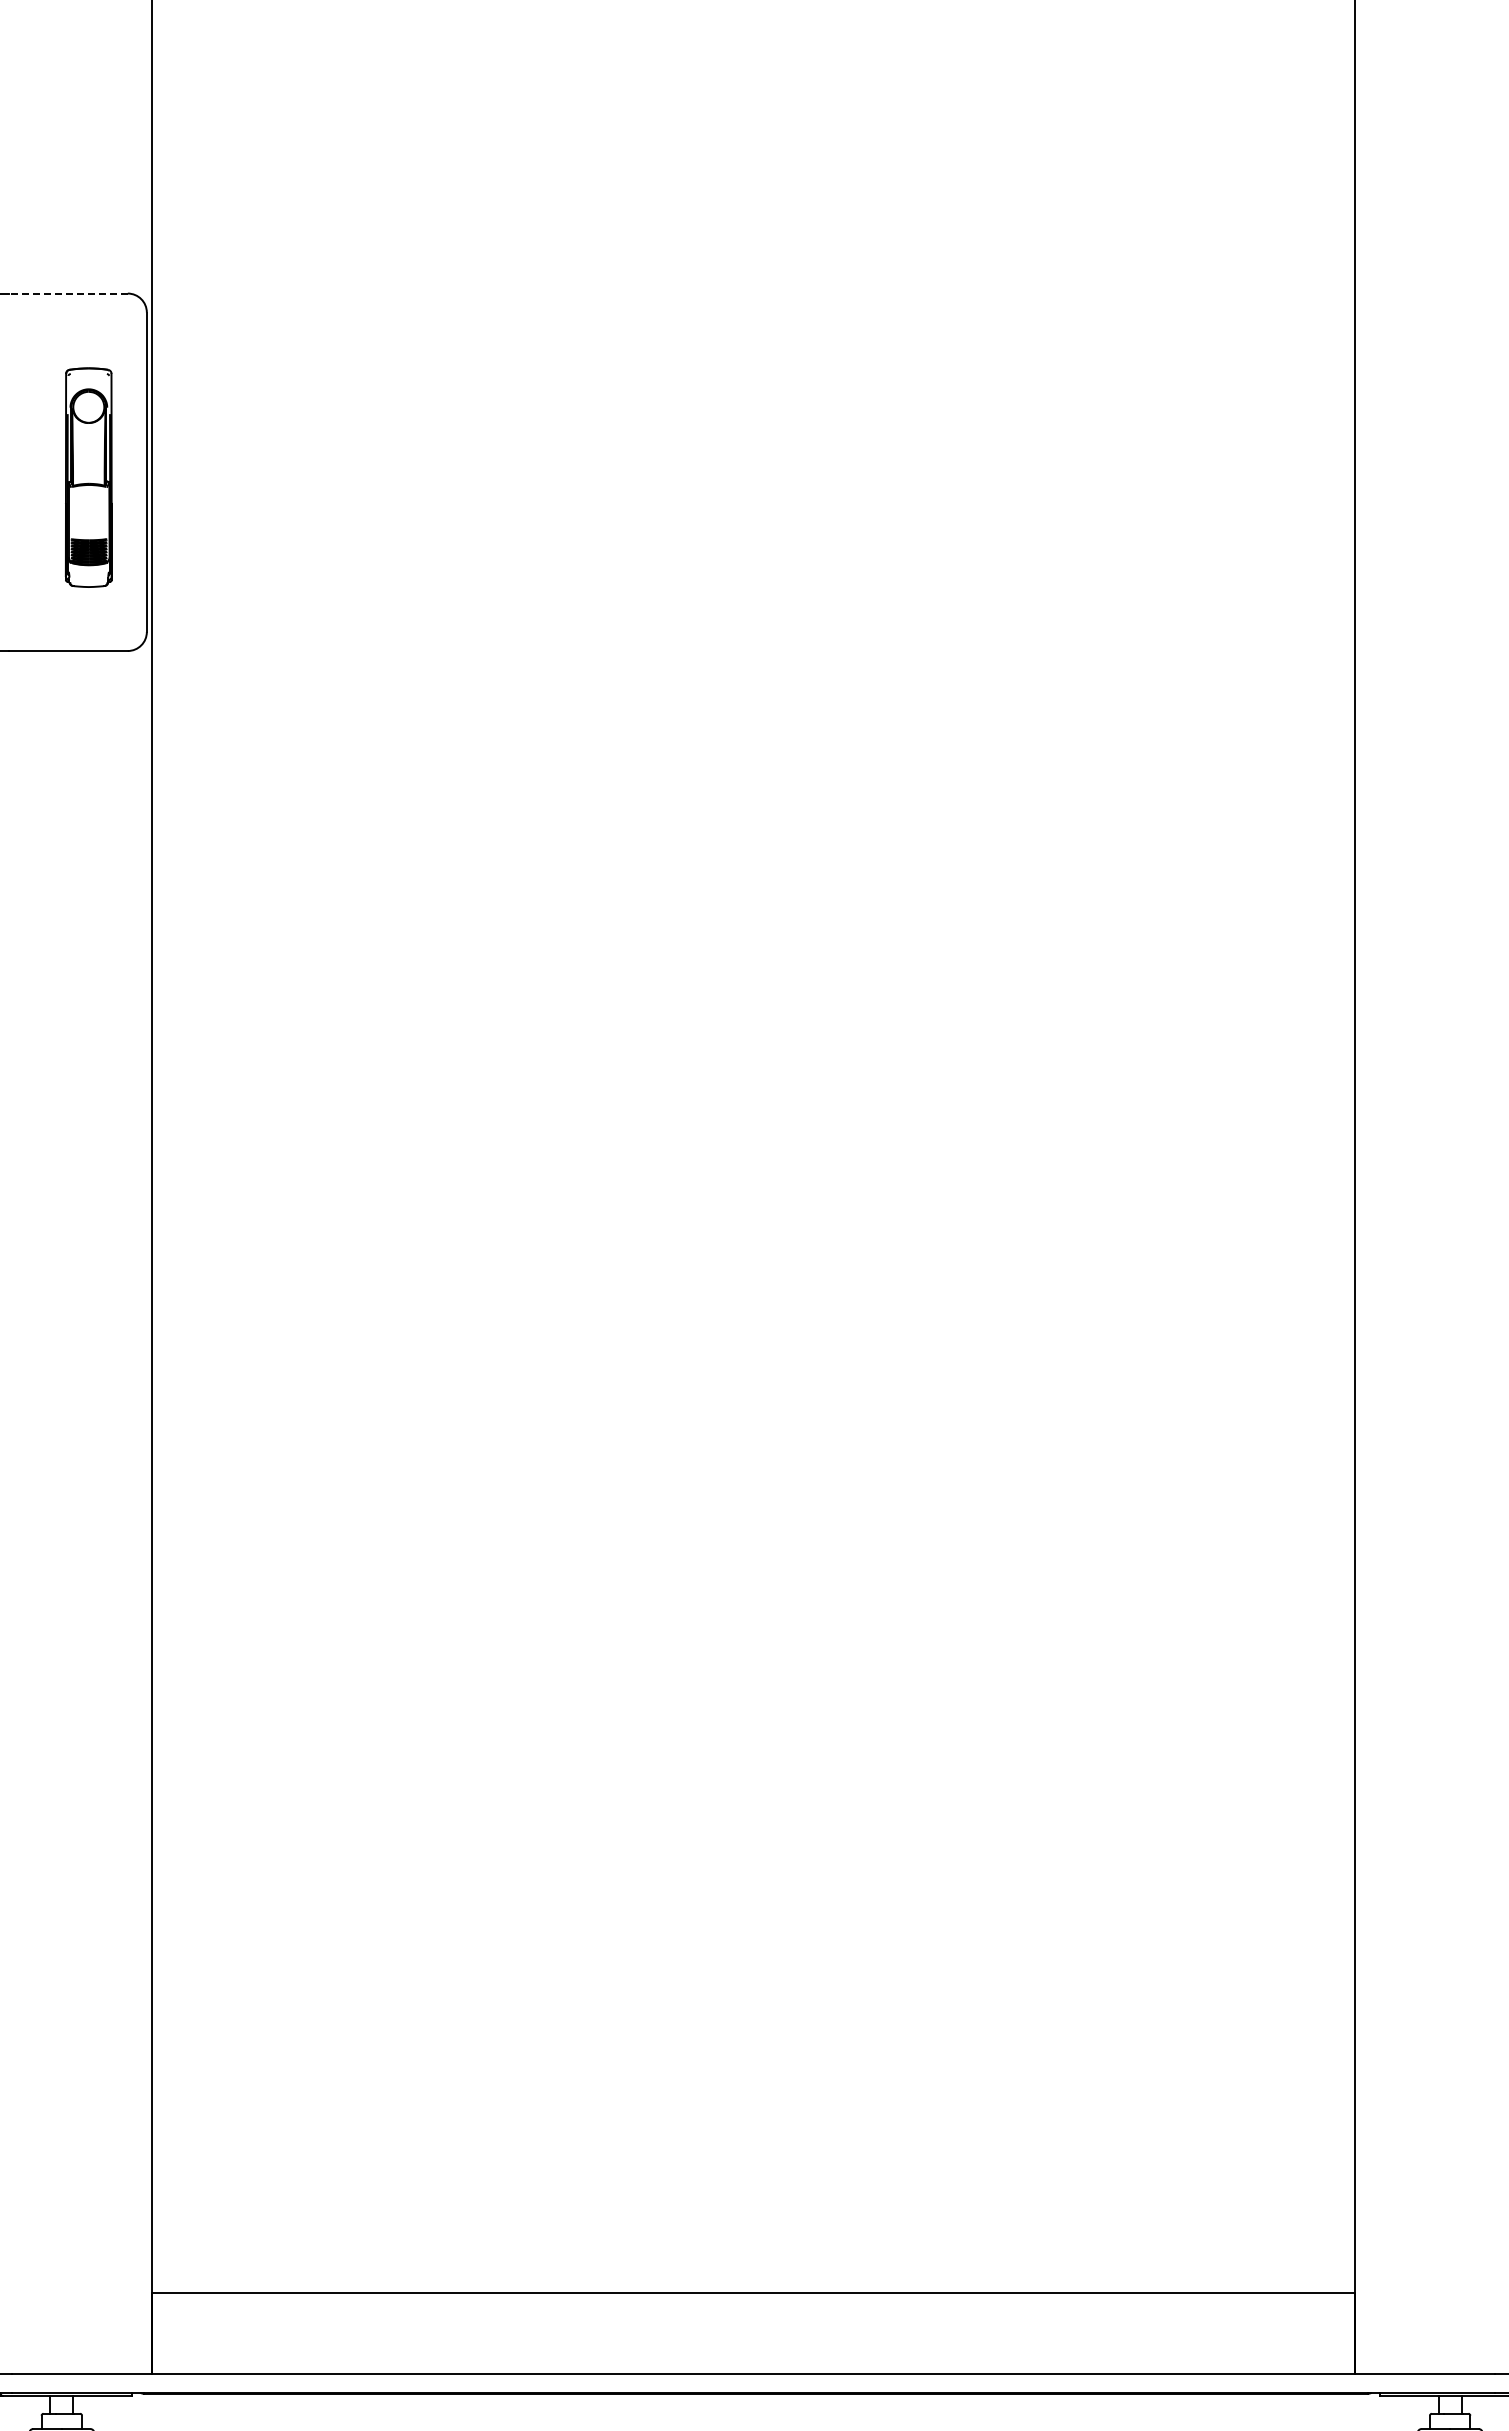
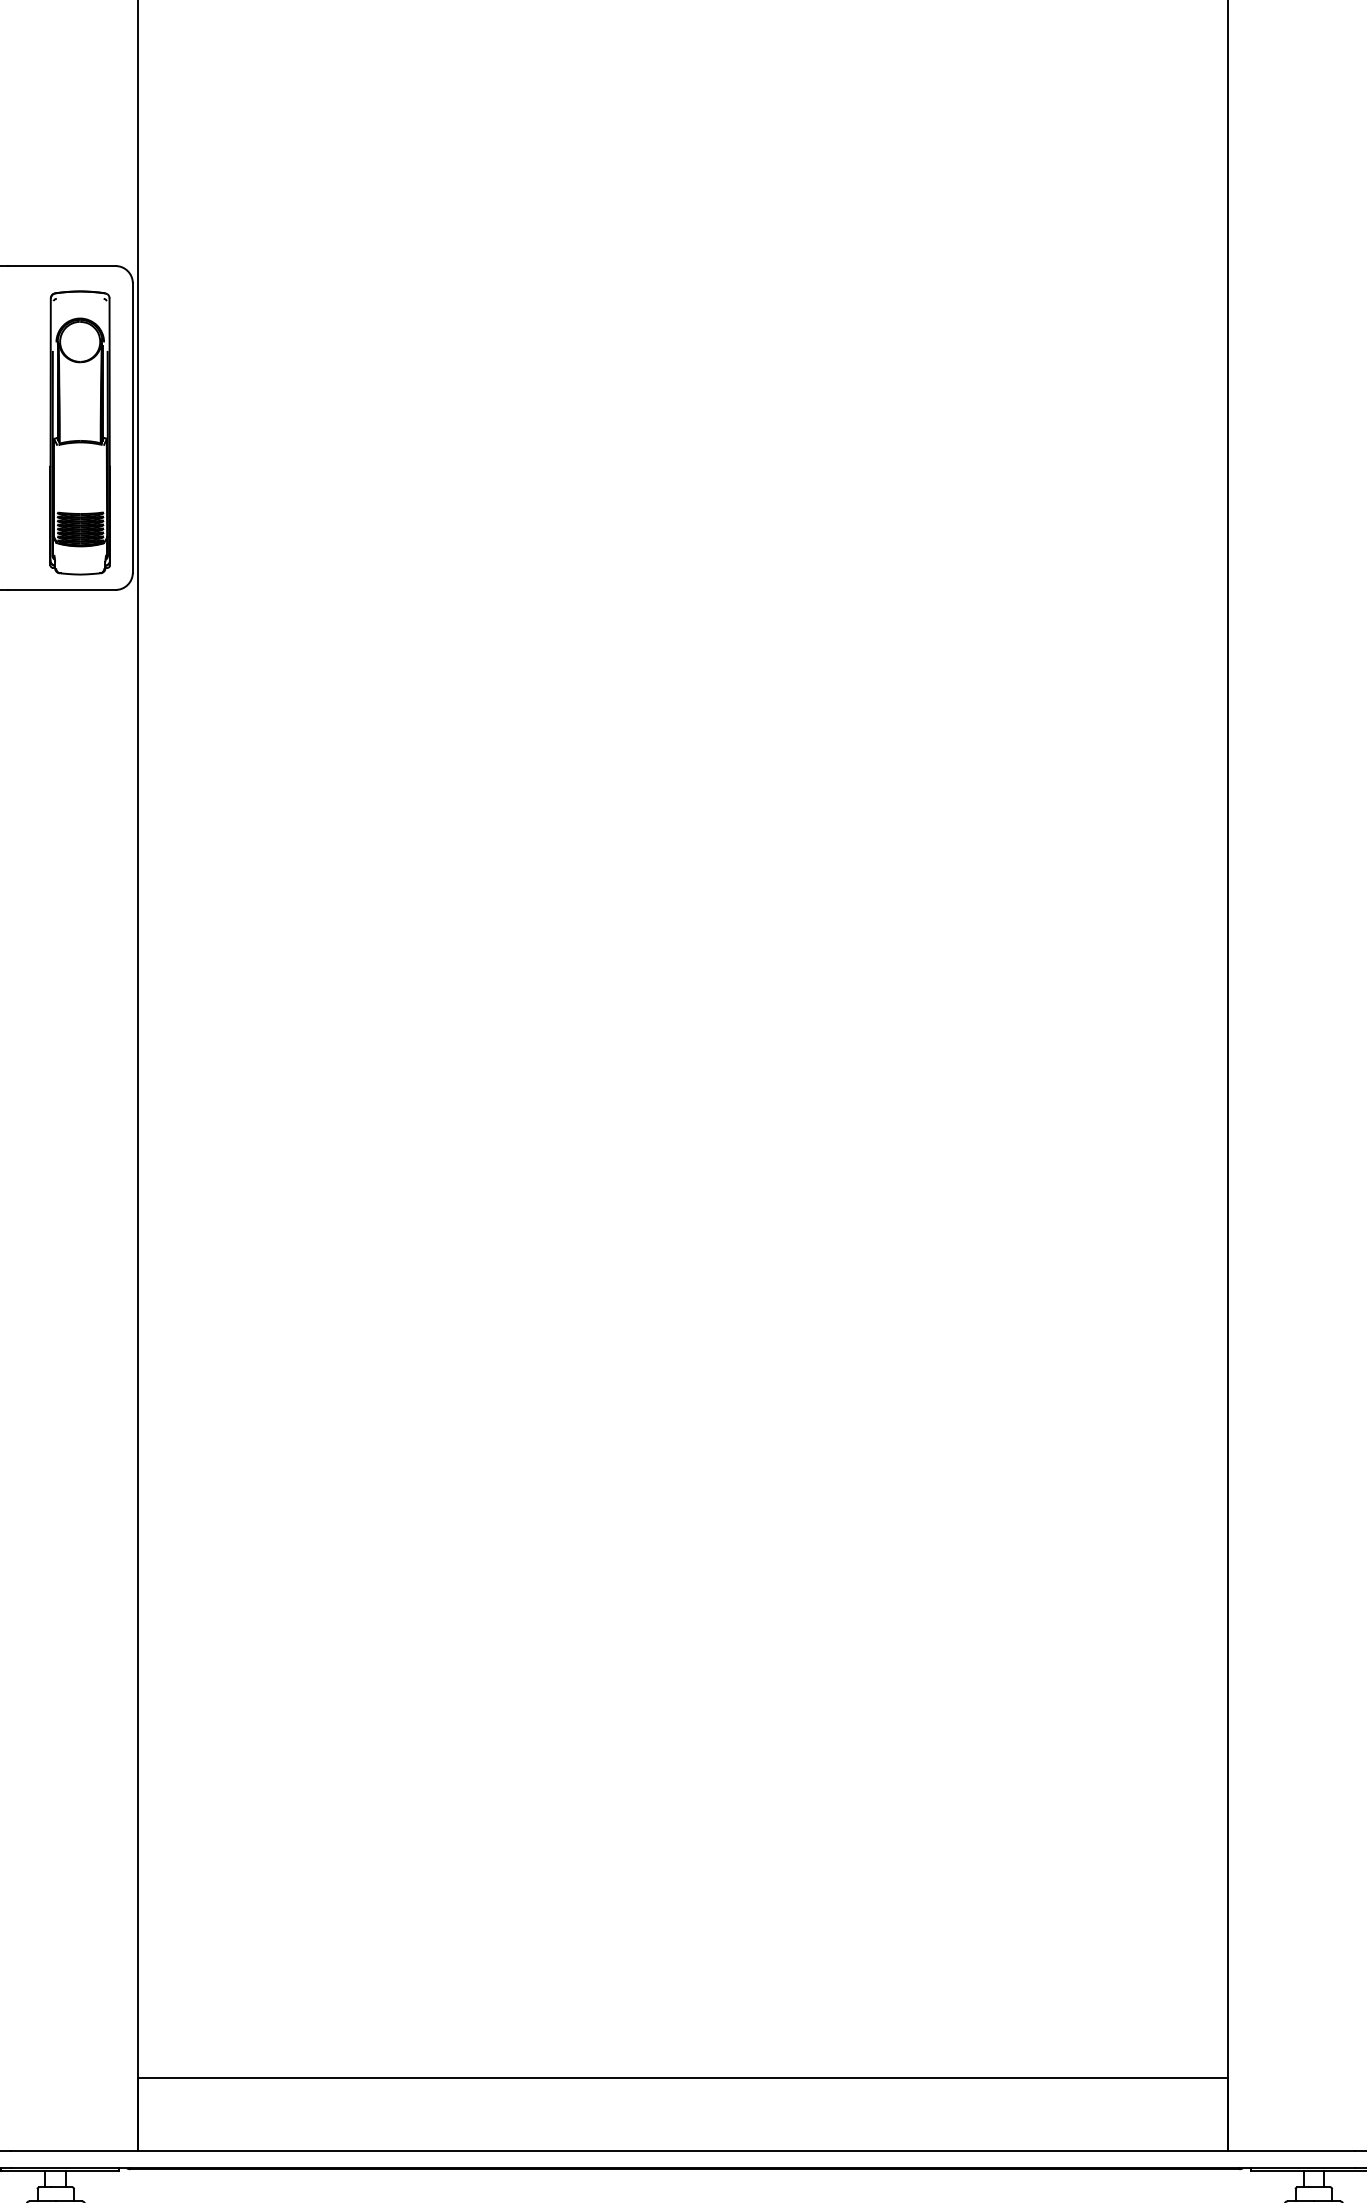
line: (68, 293) -> (61, 265), dashed -> solid
part: (88, 477) -> (79, 432), size x1.43

